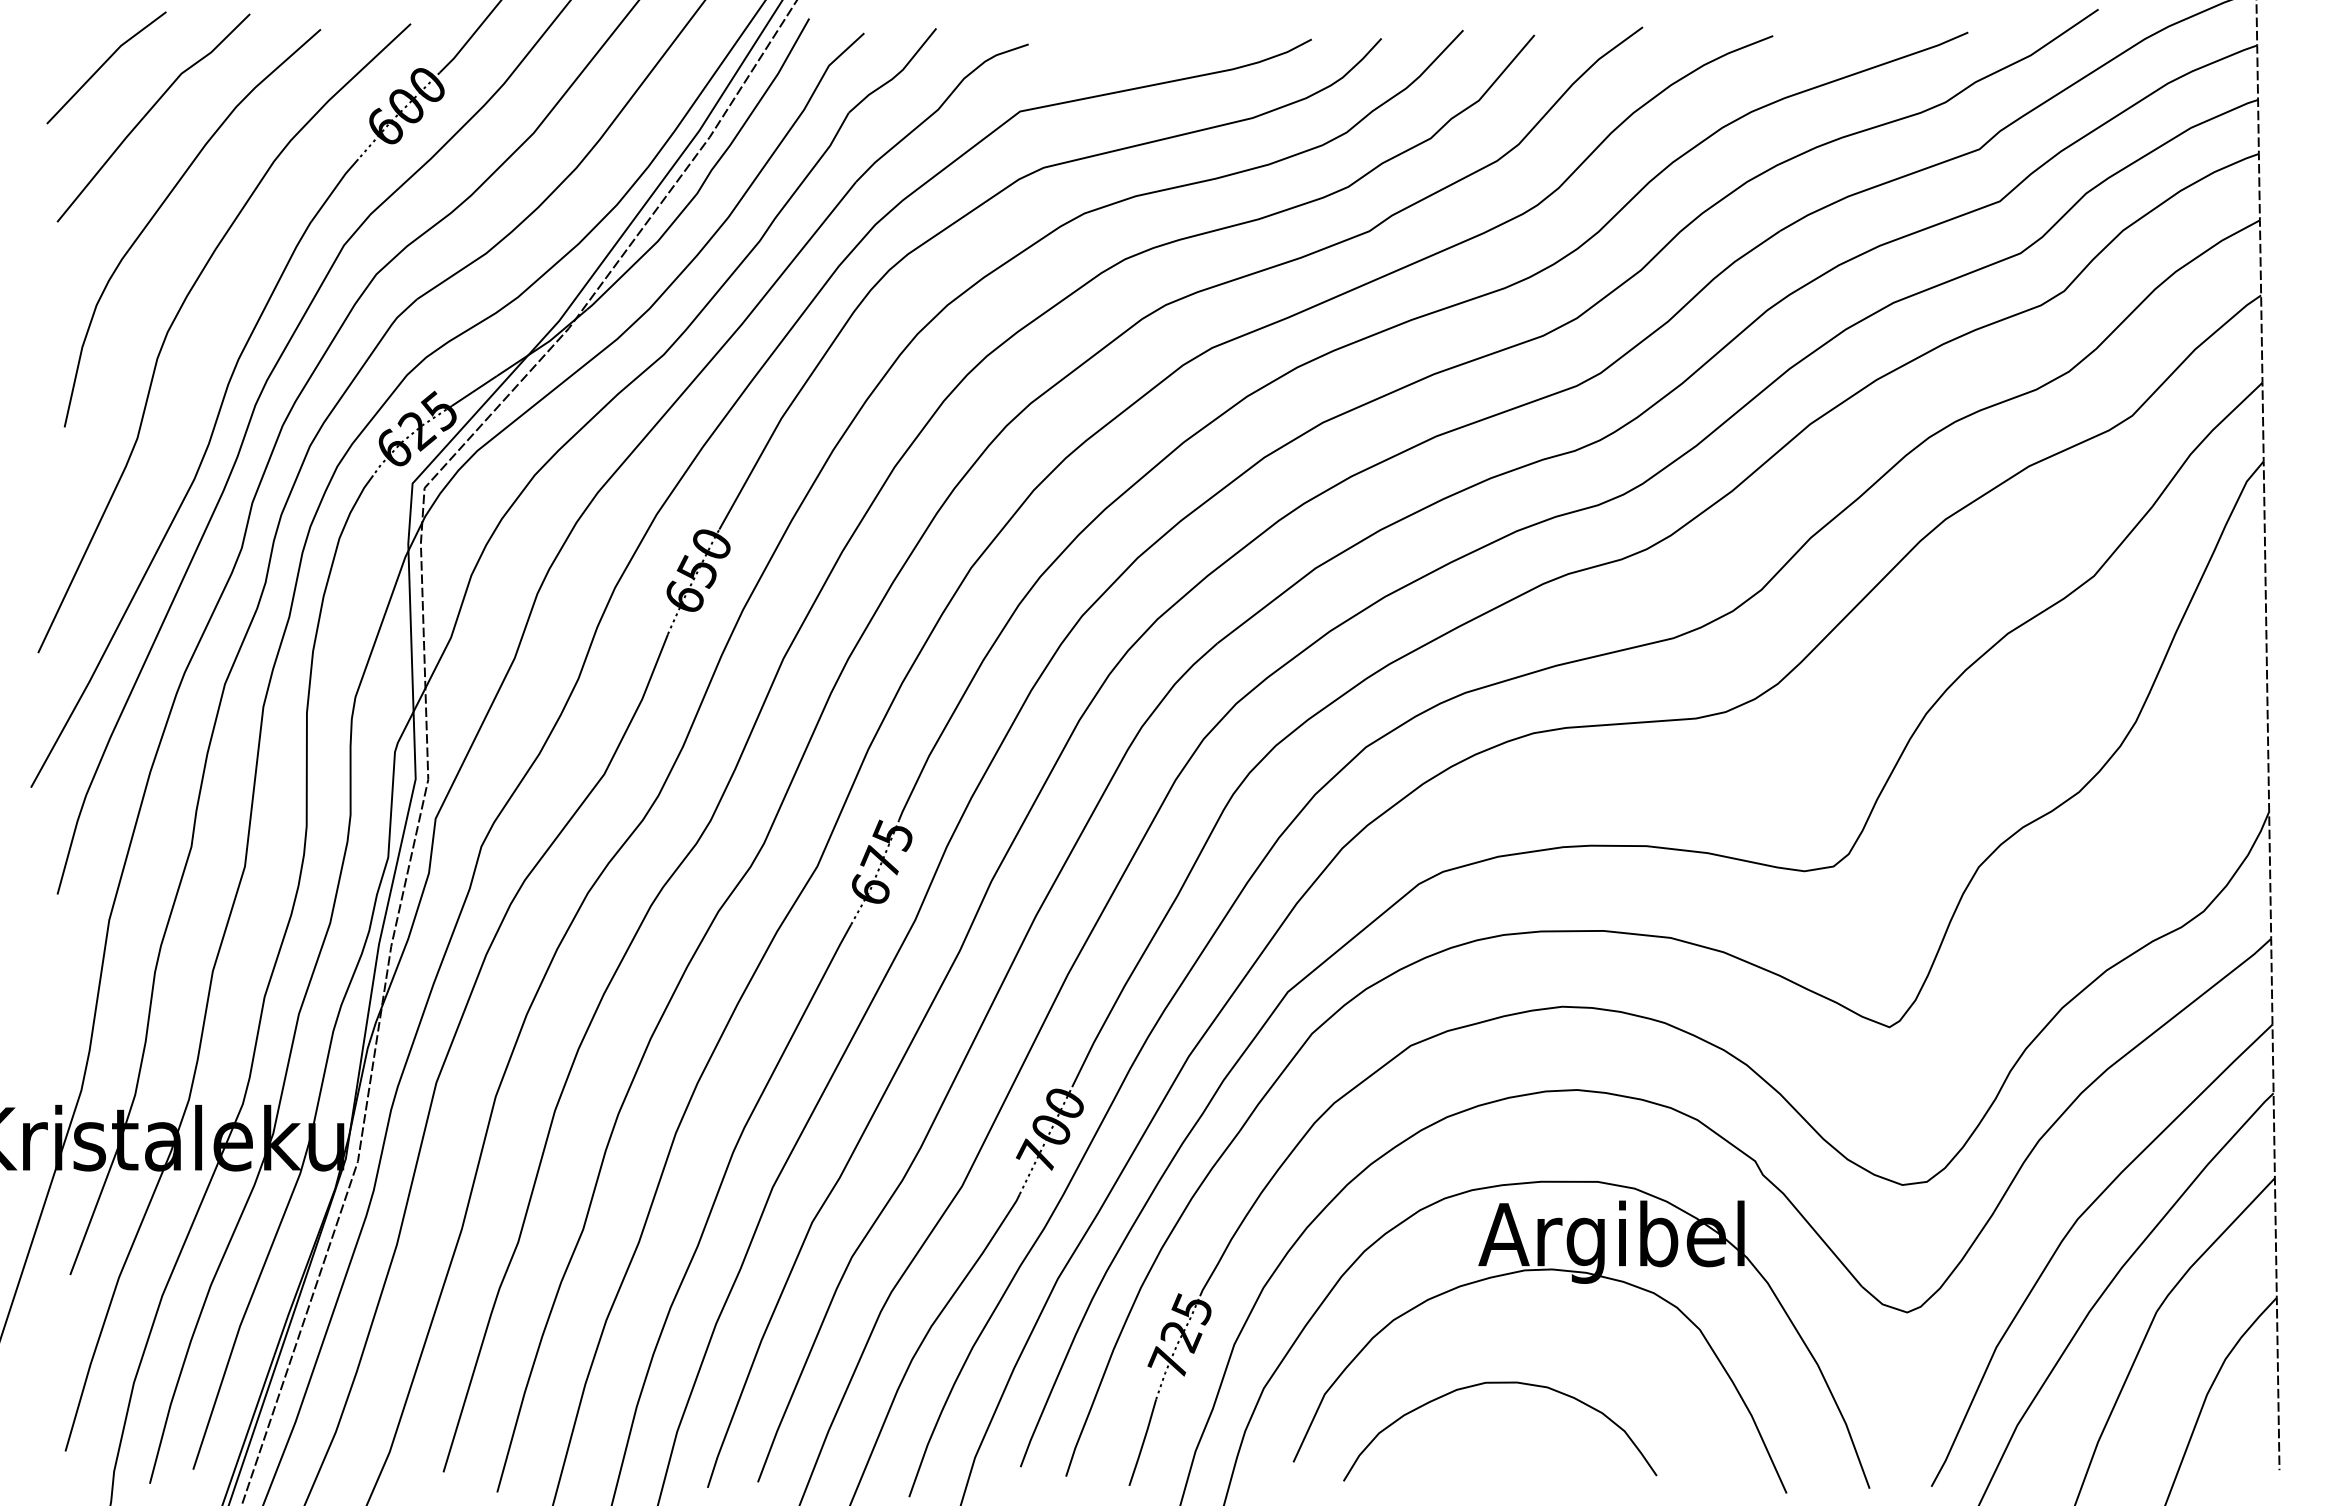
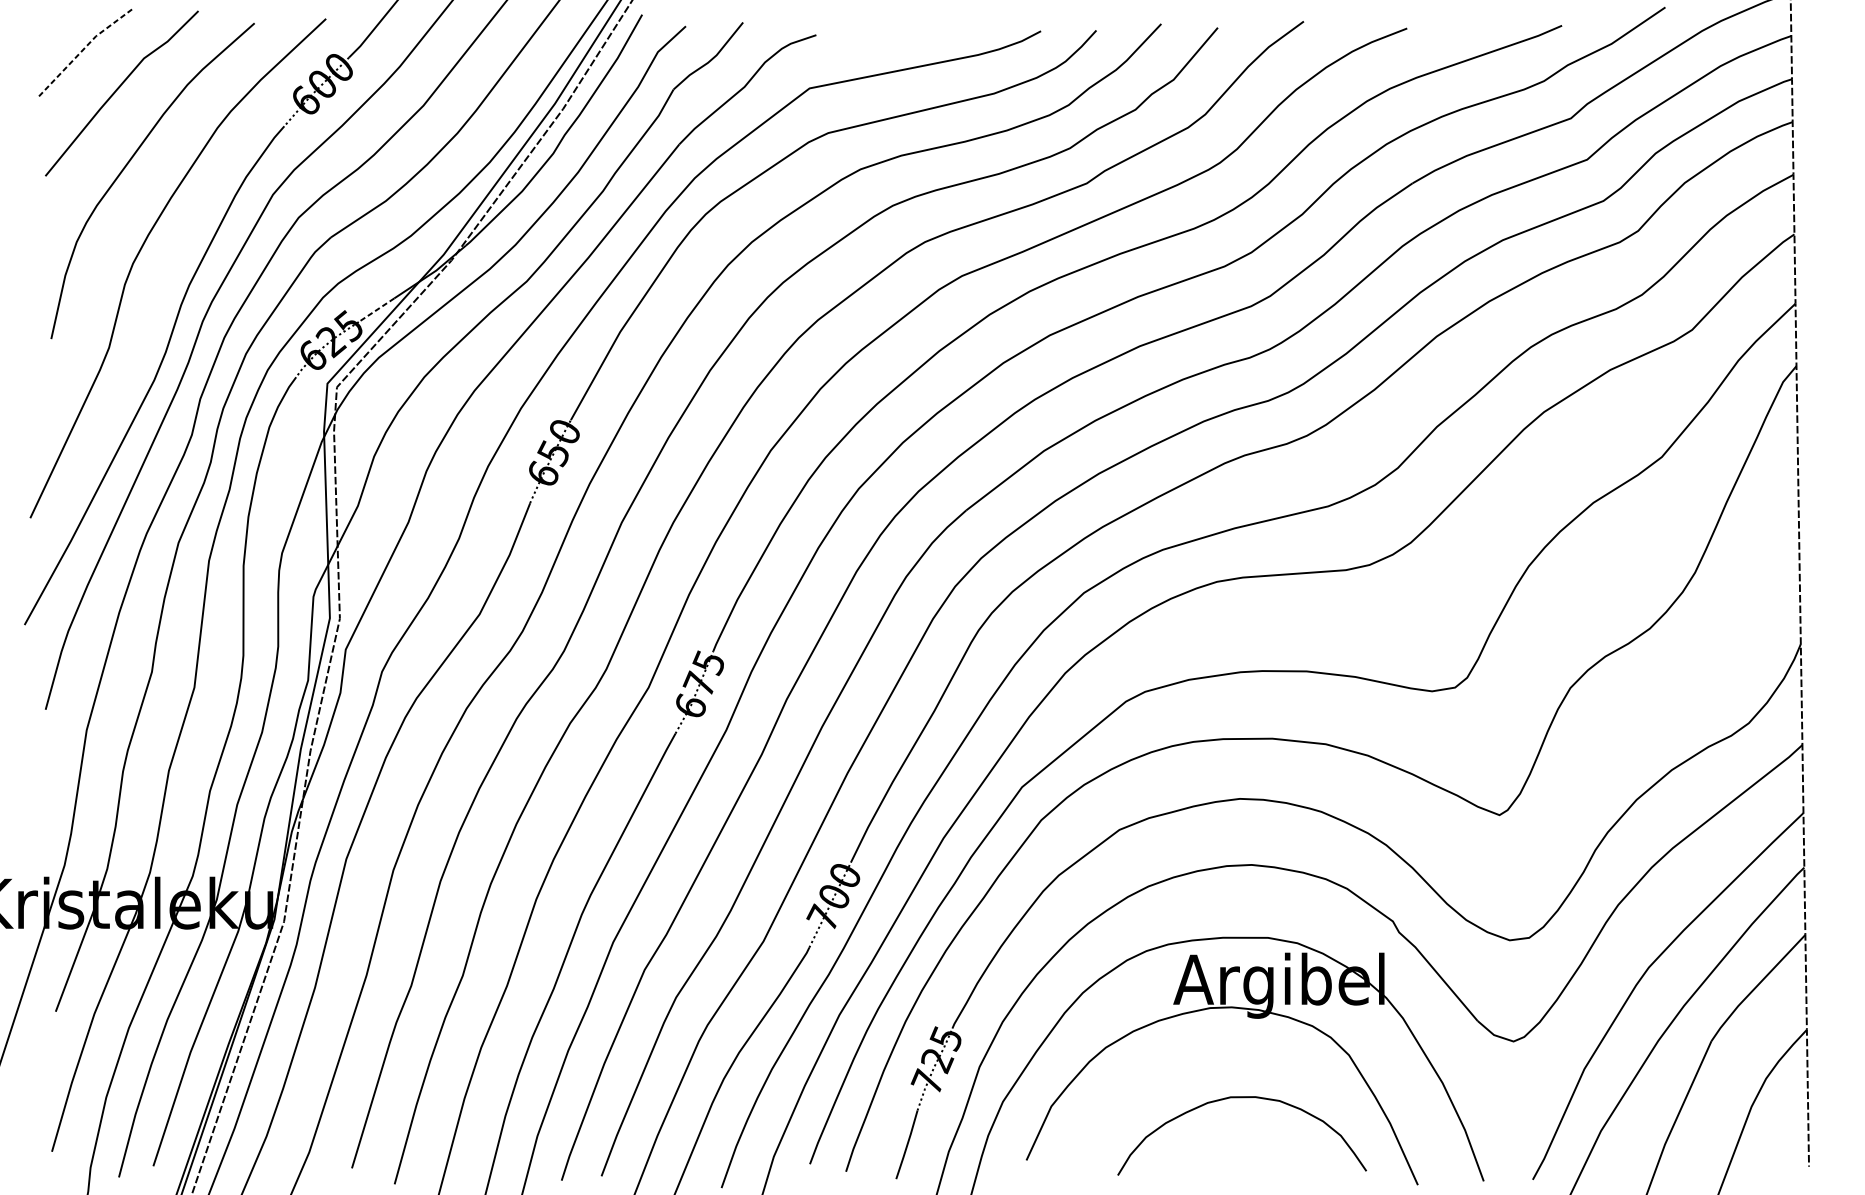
line: (103, 63) -> (82, 50), solid -> dashed
line: (474, 391) -> (376, 310), solid -> dashed
curve: (1500, 1383) -> (1242, 1097), moved

